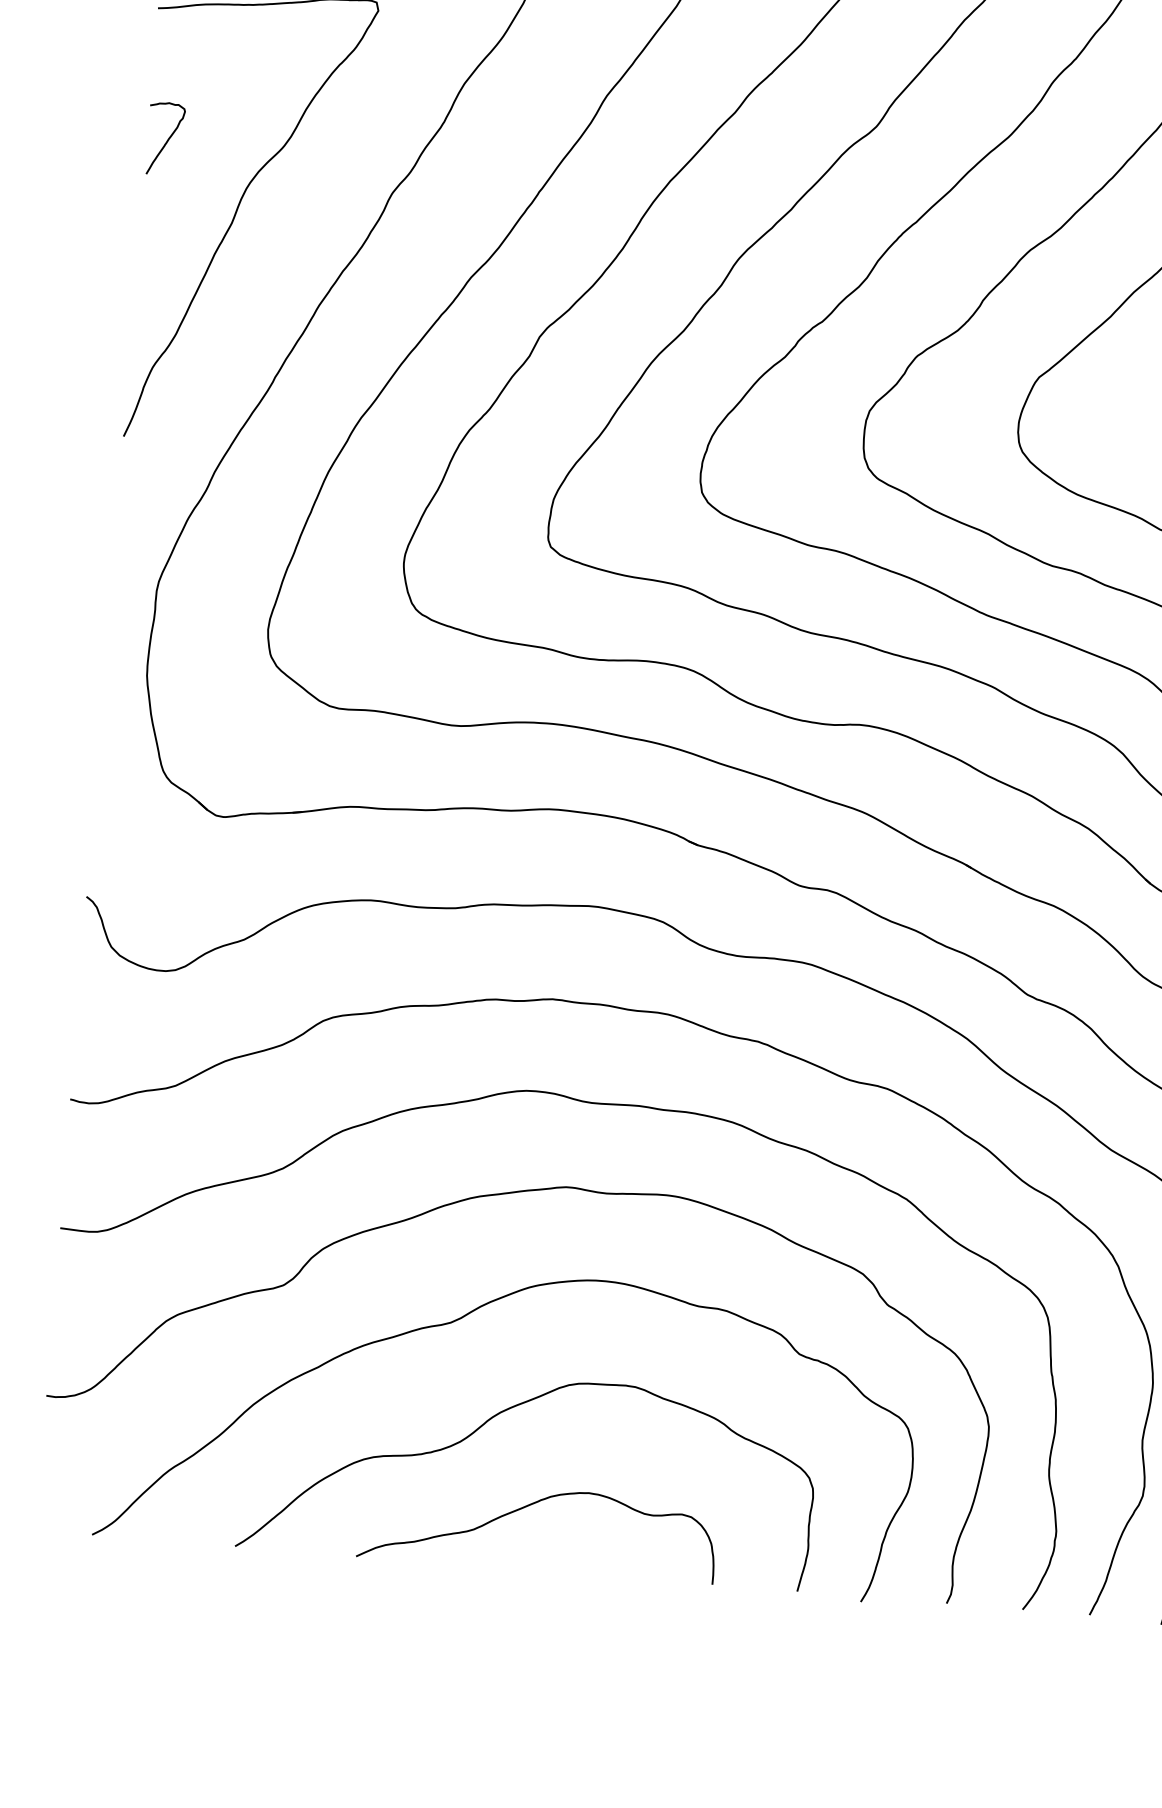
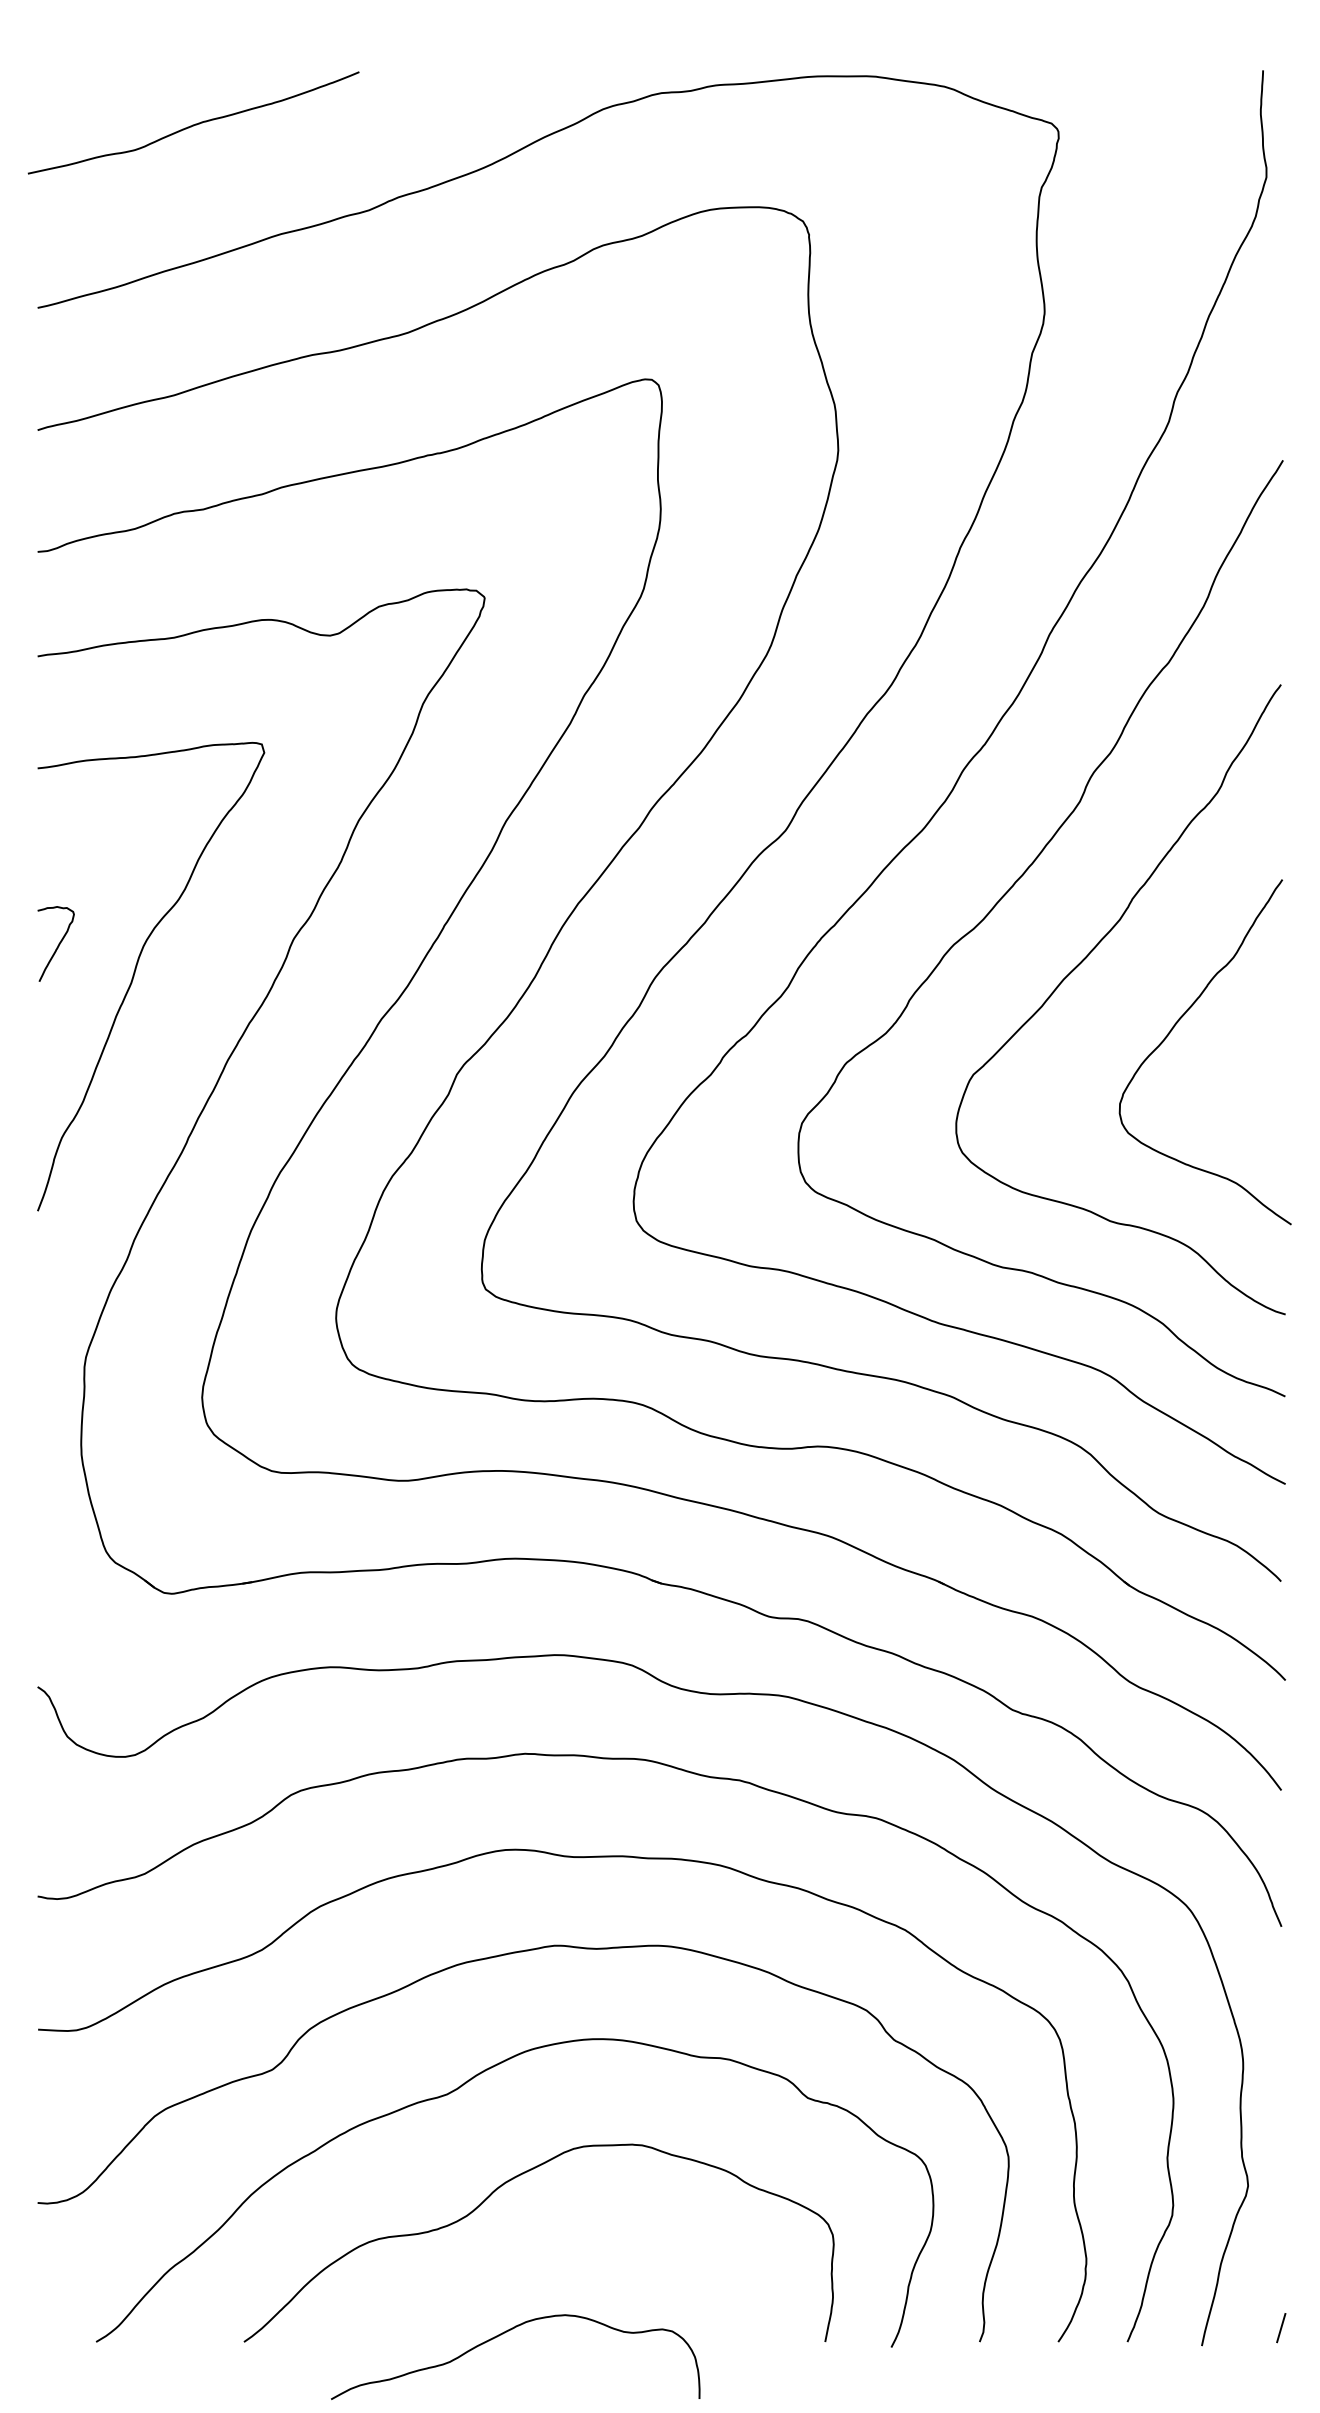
curve: (166, 140) -> (57, 945), moved
curve: (527, 1507) -> (503, 2334), moved

